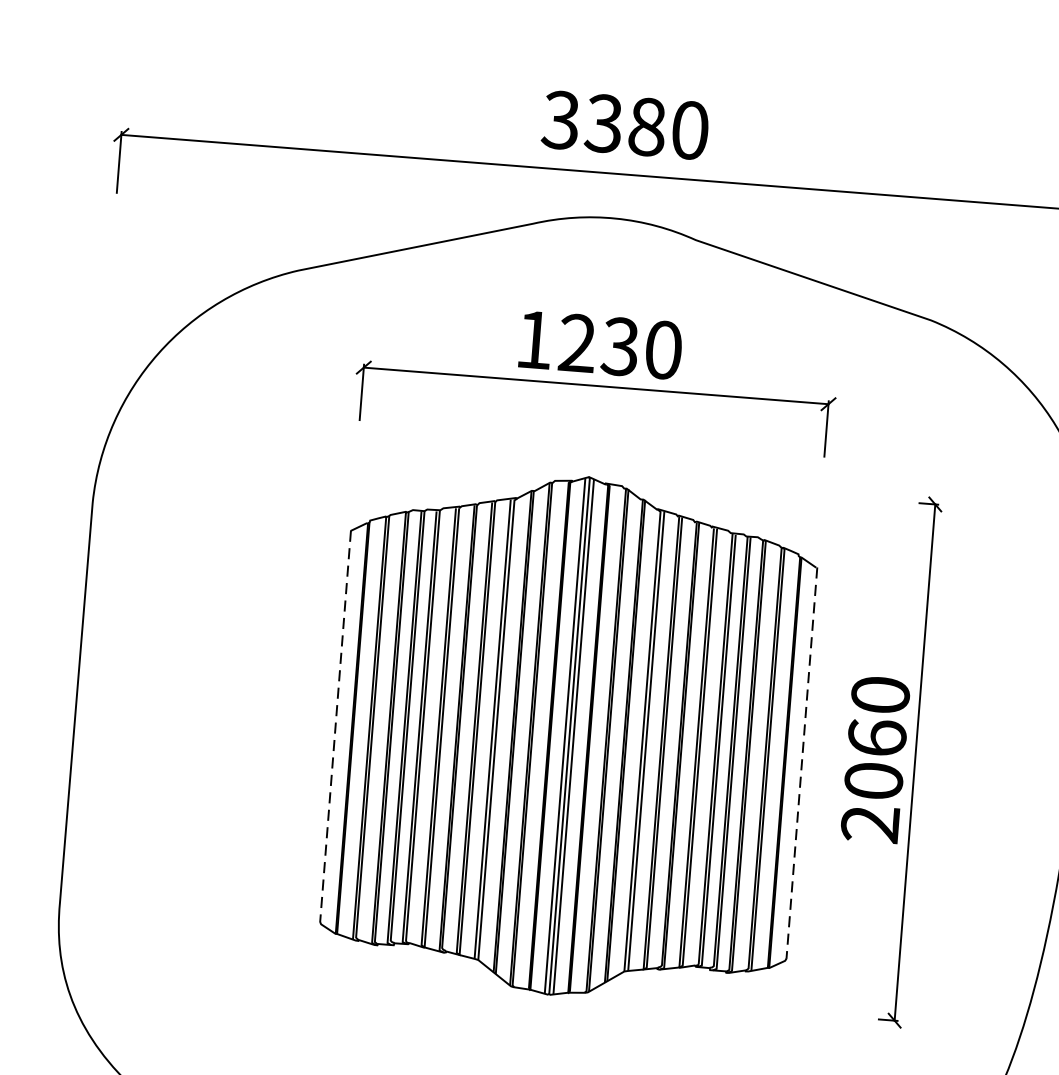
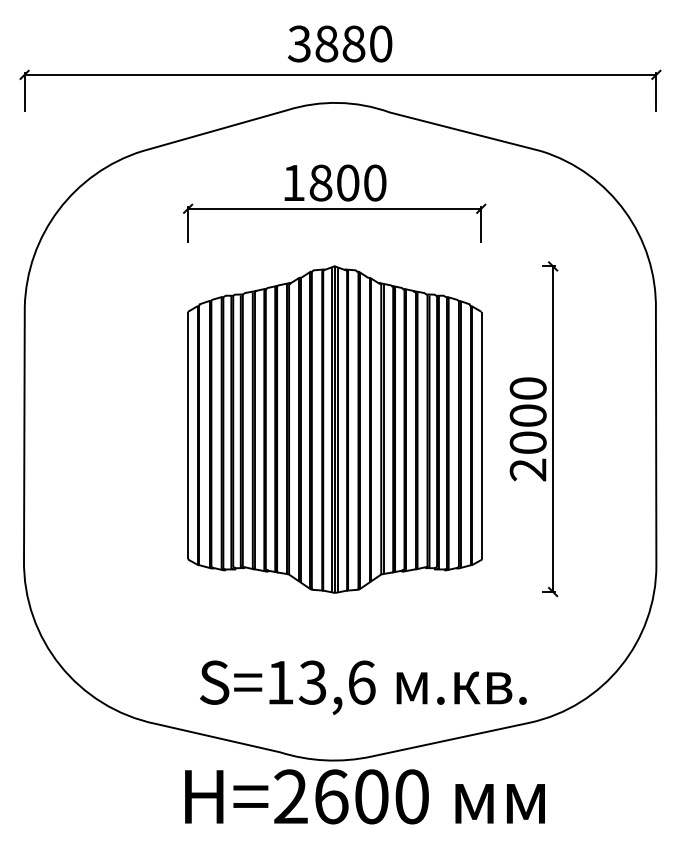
text: (603, 122) -> (326, 43), 3380 -> 3880
text: (599, 344) -> (334, 182), 1230 -> 1800
line: (336, 727) -> (188, 435), dashed -> solid
text: (876, 737) -> (527, 415), 2060 -> 2000
line: (802, 763) -> (482, 435), dashed -> solid

